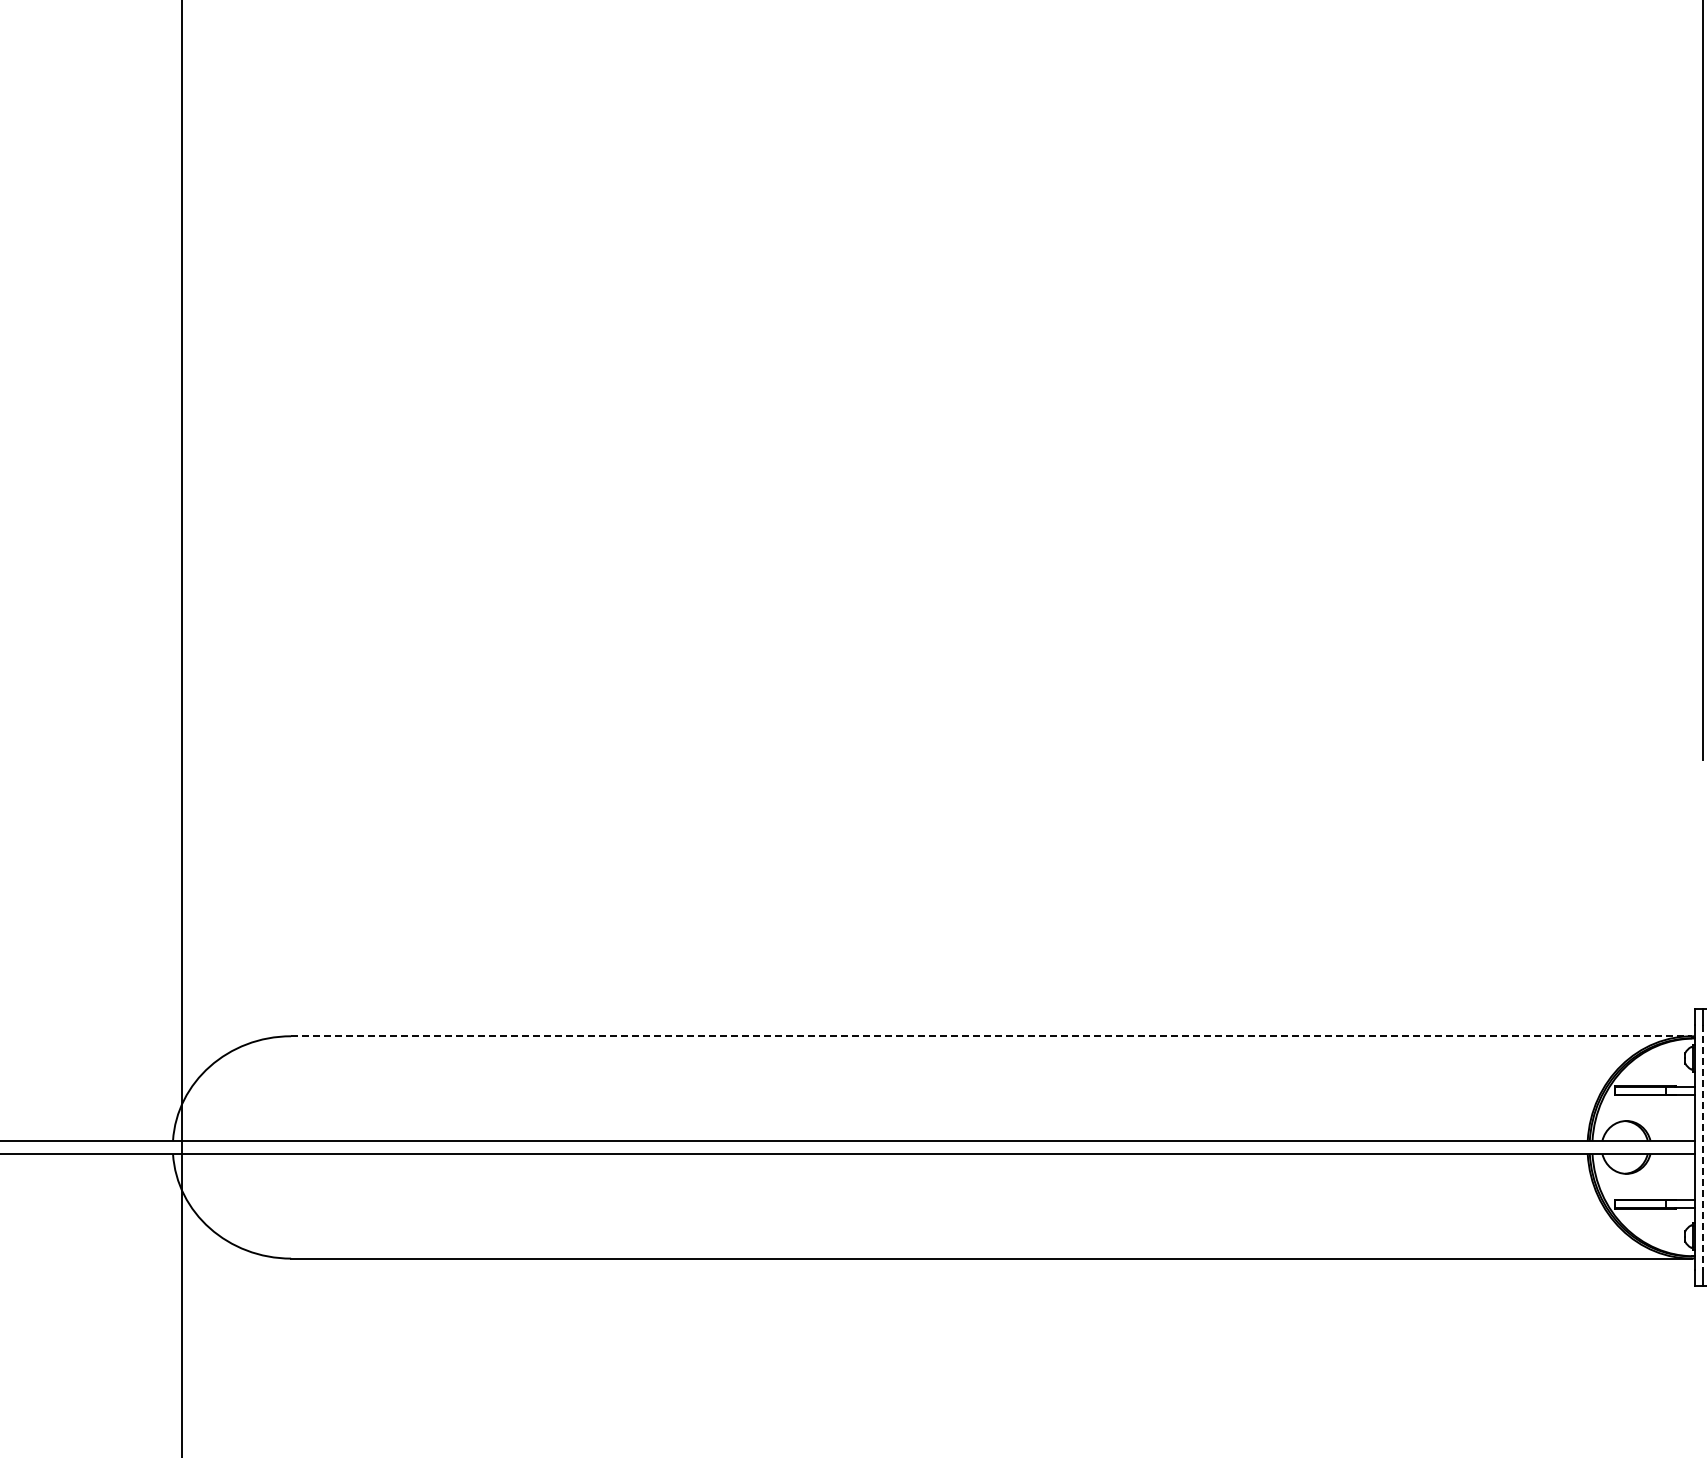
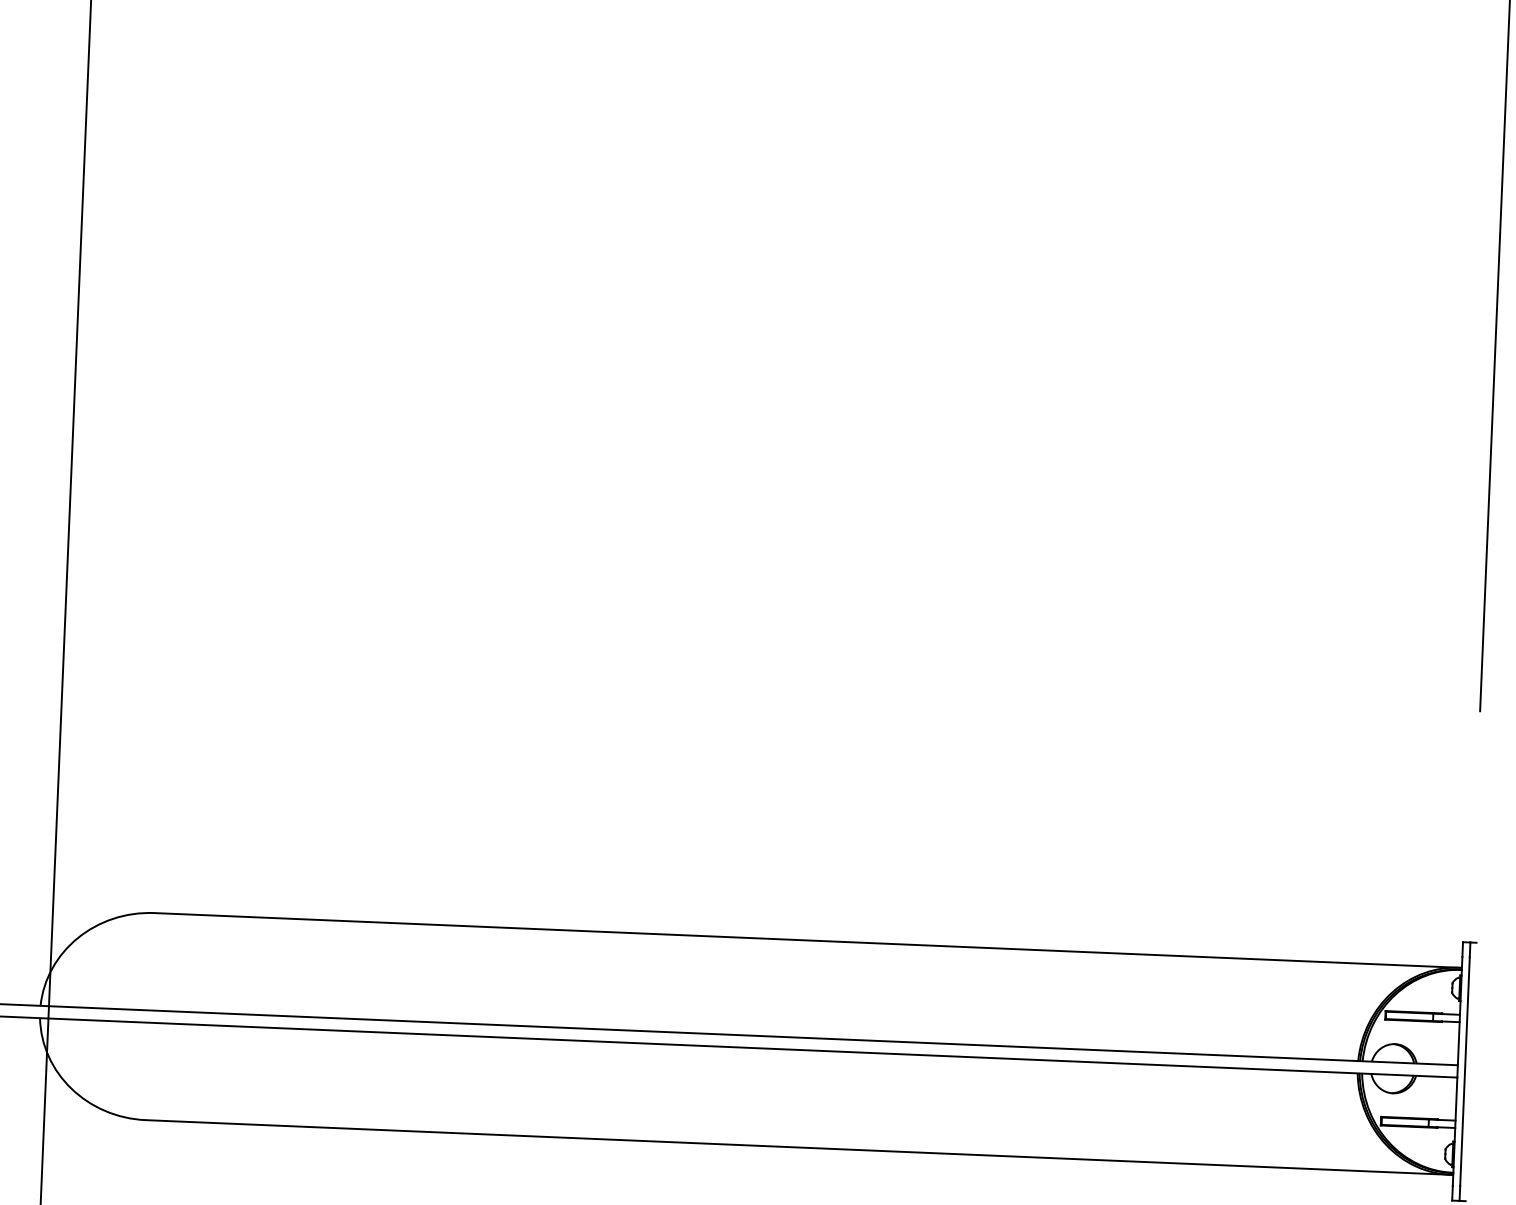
line: (992, 1036) -> (807, 940), dashed -> solid
line: (1702, 1147) -> (1464, 1071), dashed -> solid

